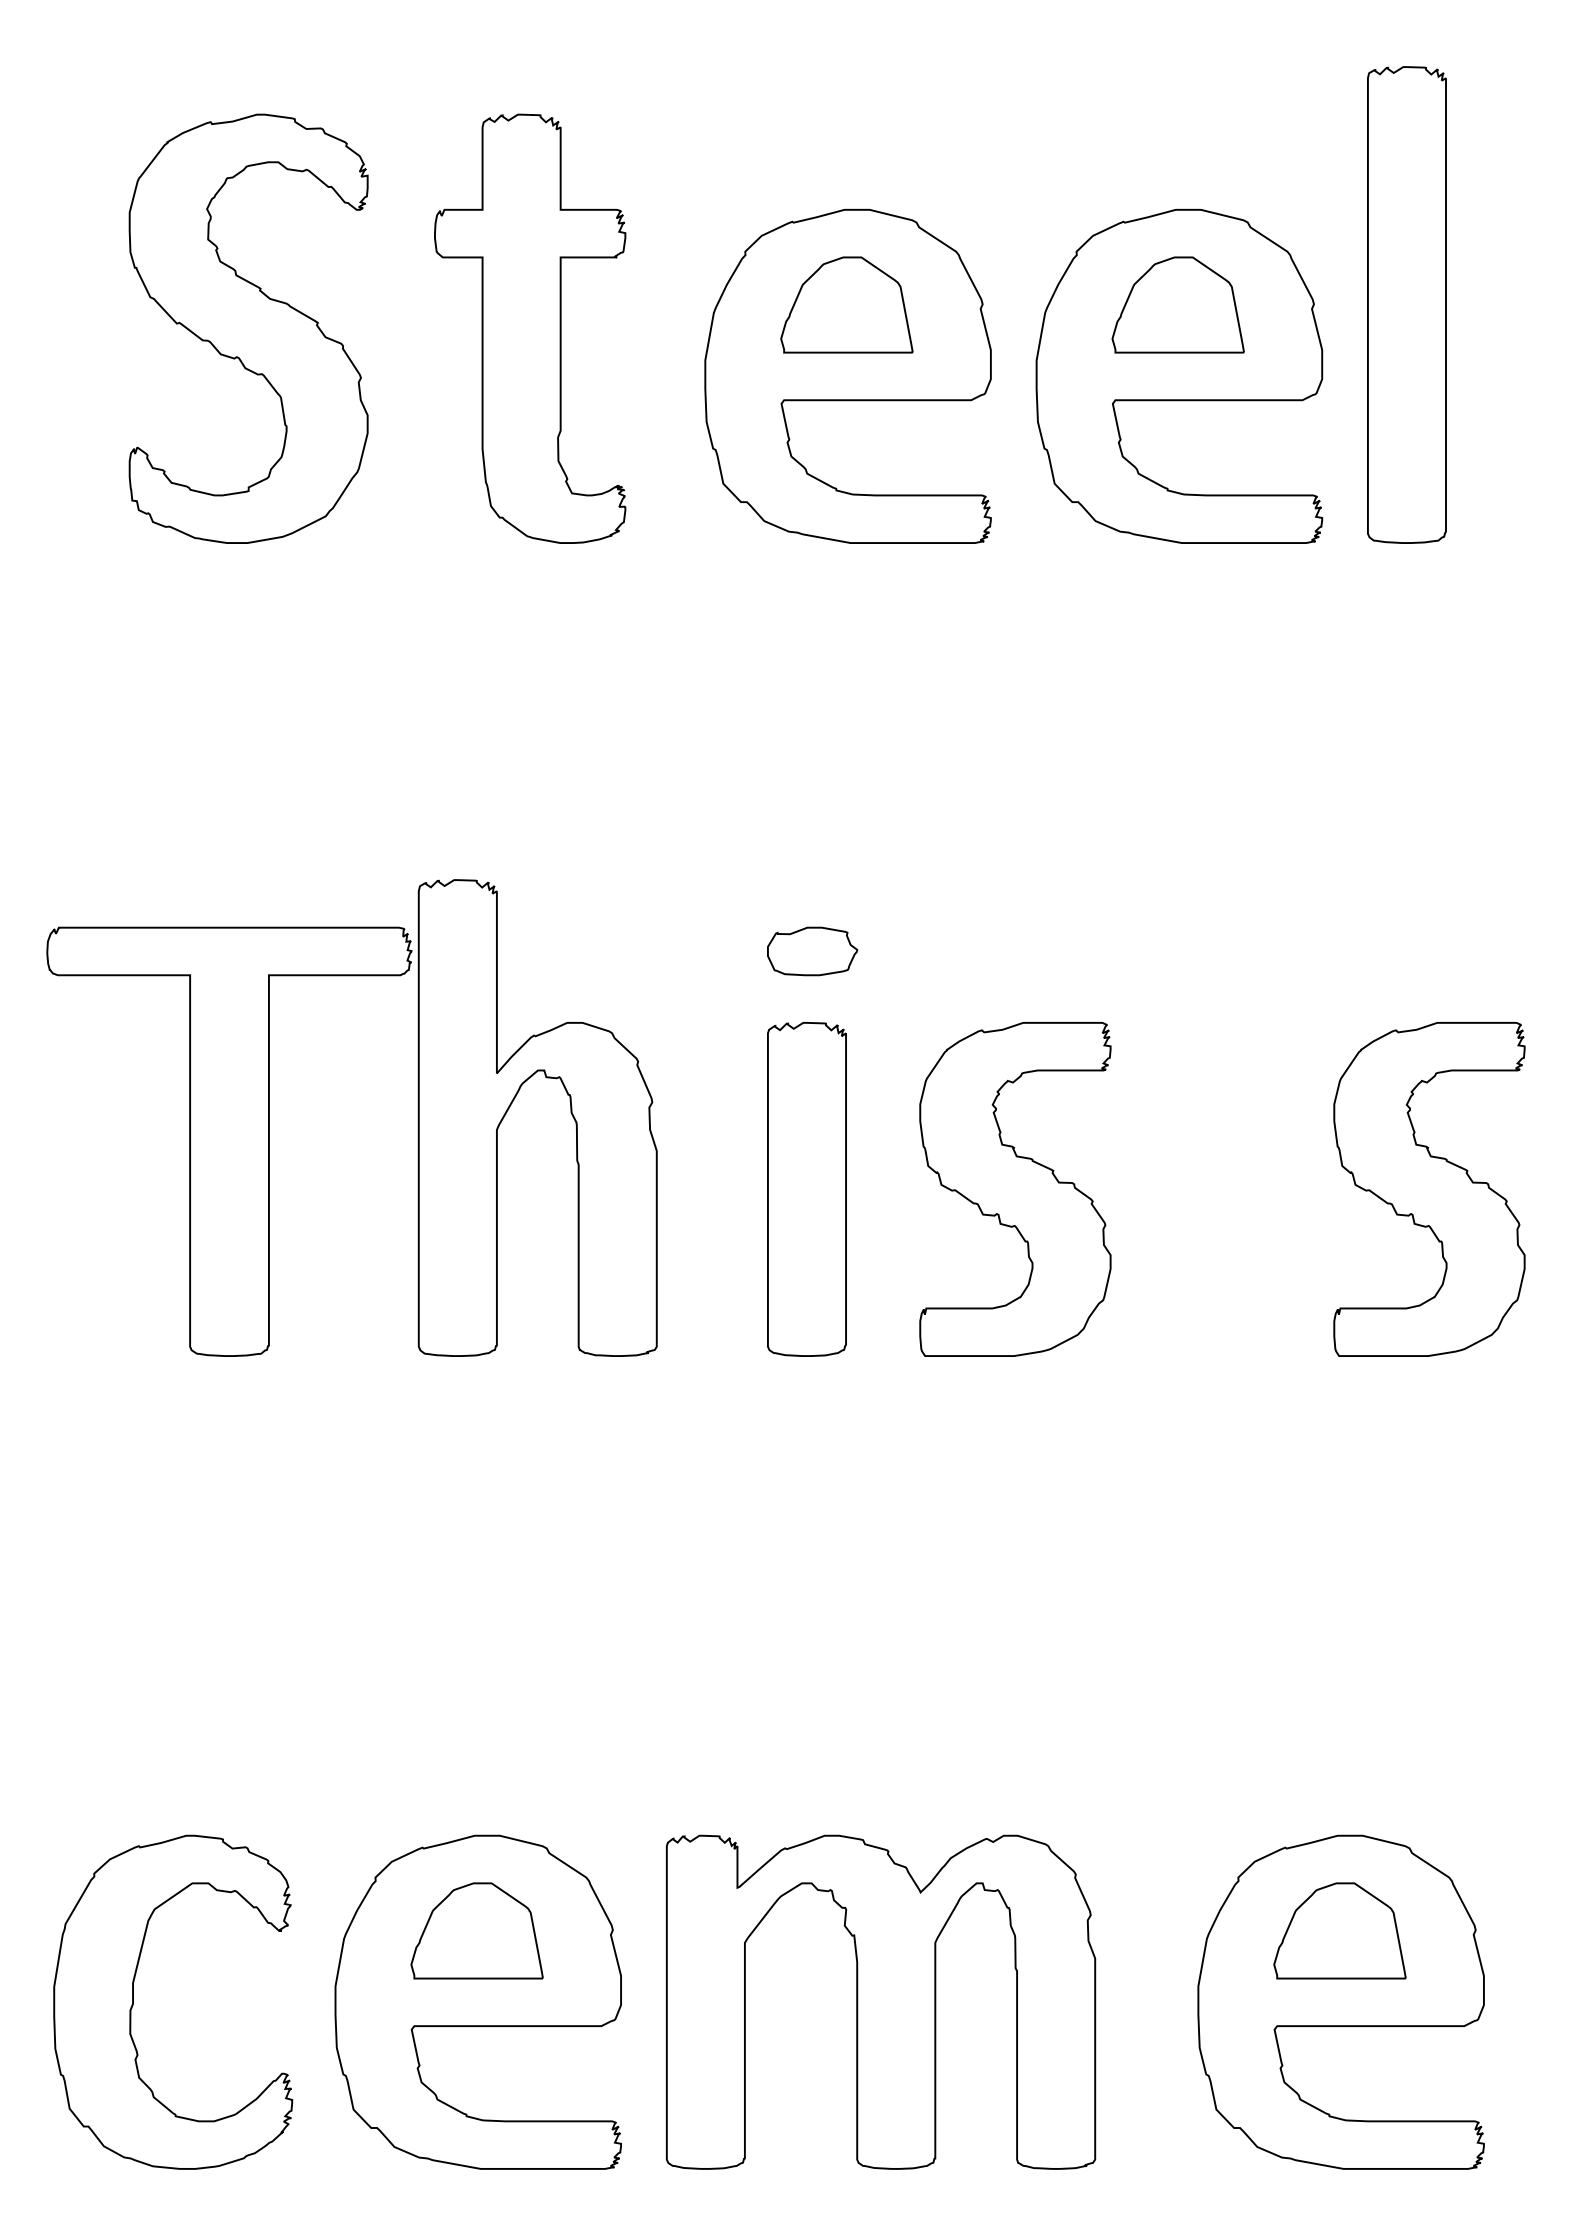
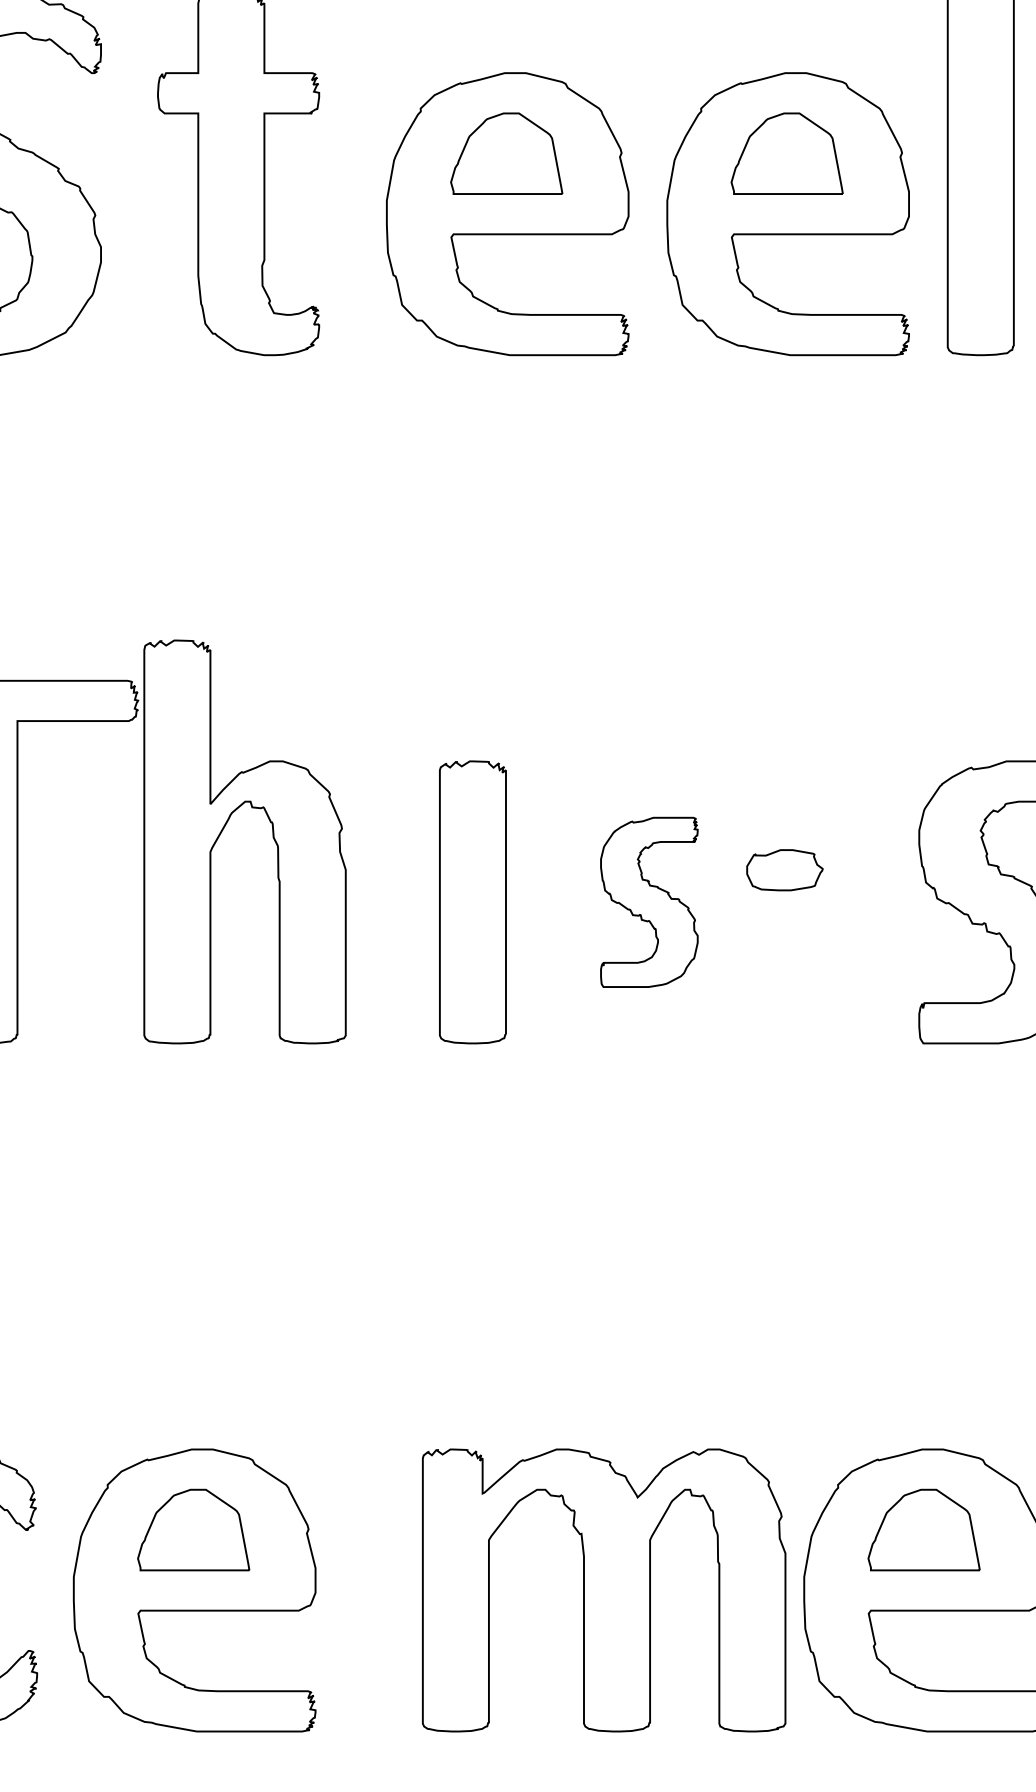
part: (812, 951) -> (784, 870), moved
part: (1015, 1189) -> (649, 902), size x0.6
part: (881, 2001) -> (604, 1589), moved

